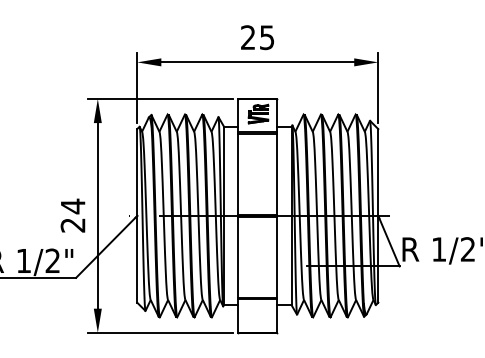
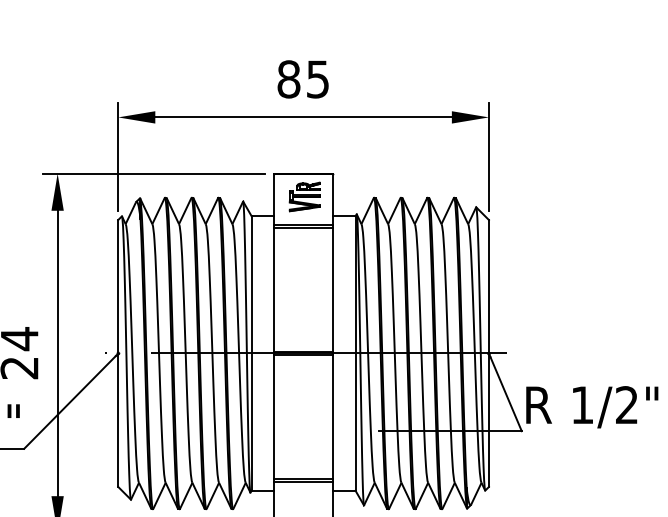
text: (248, 37) -> (289, 79), 25 -> 85

